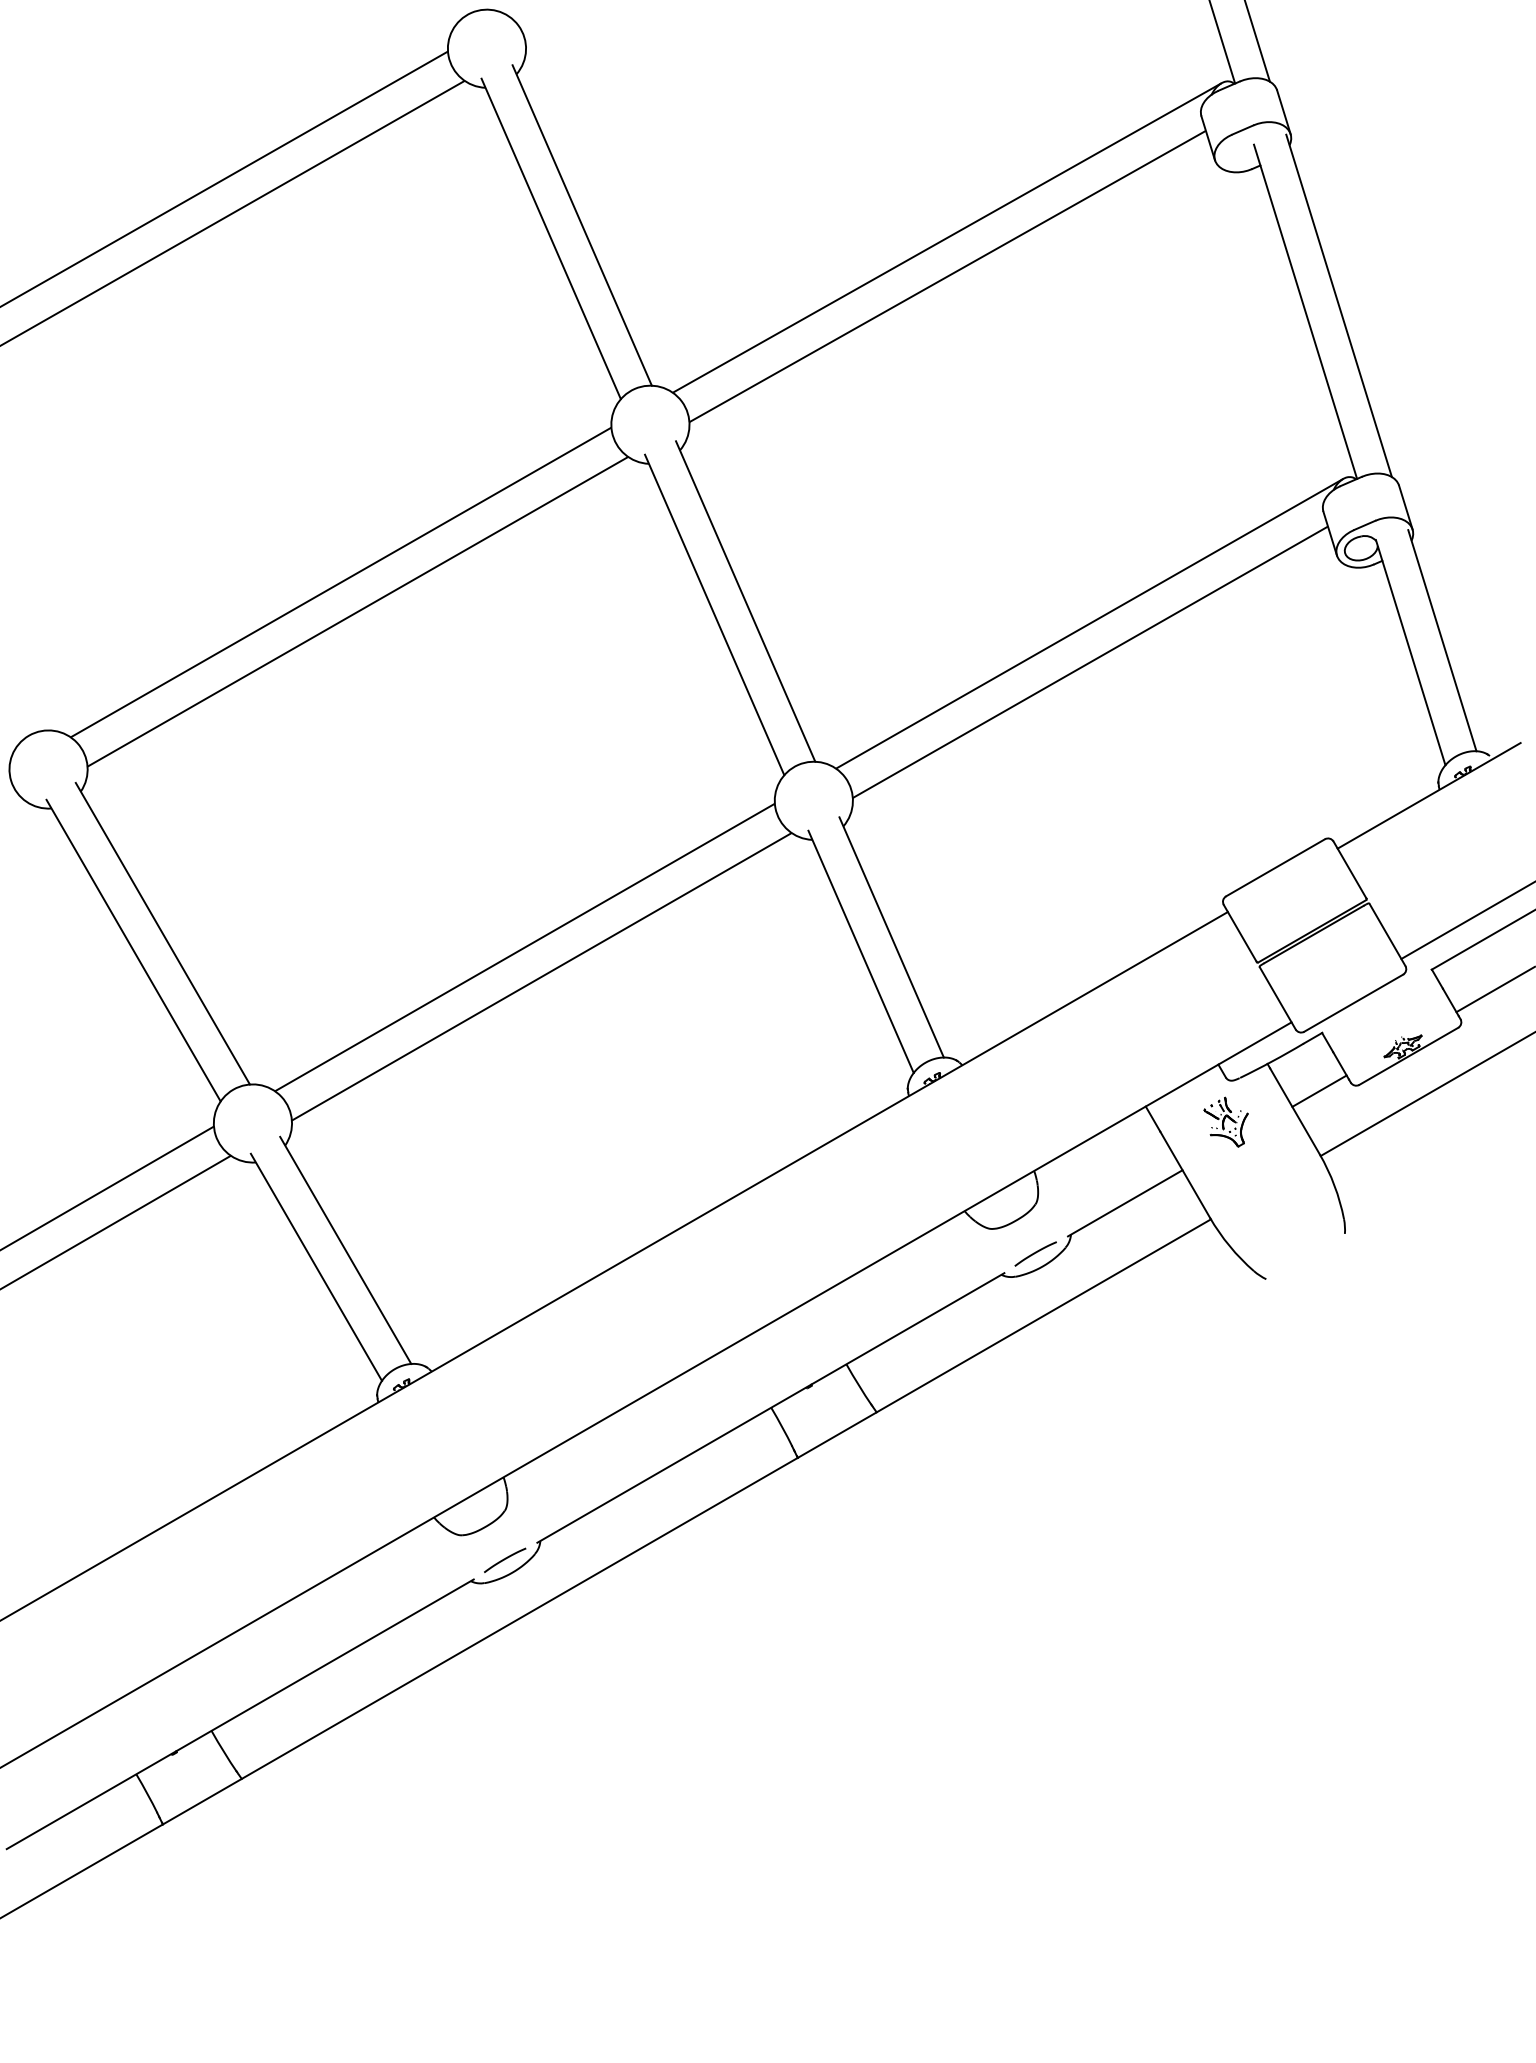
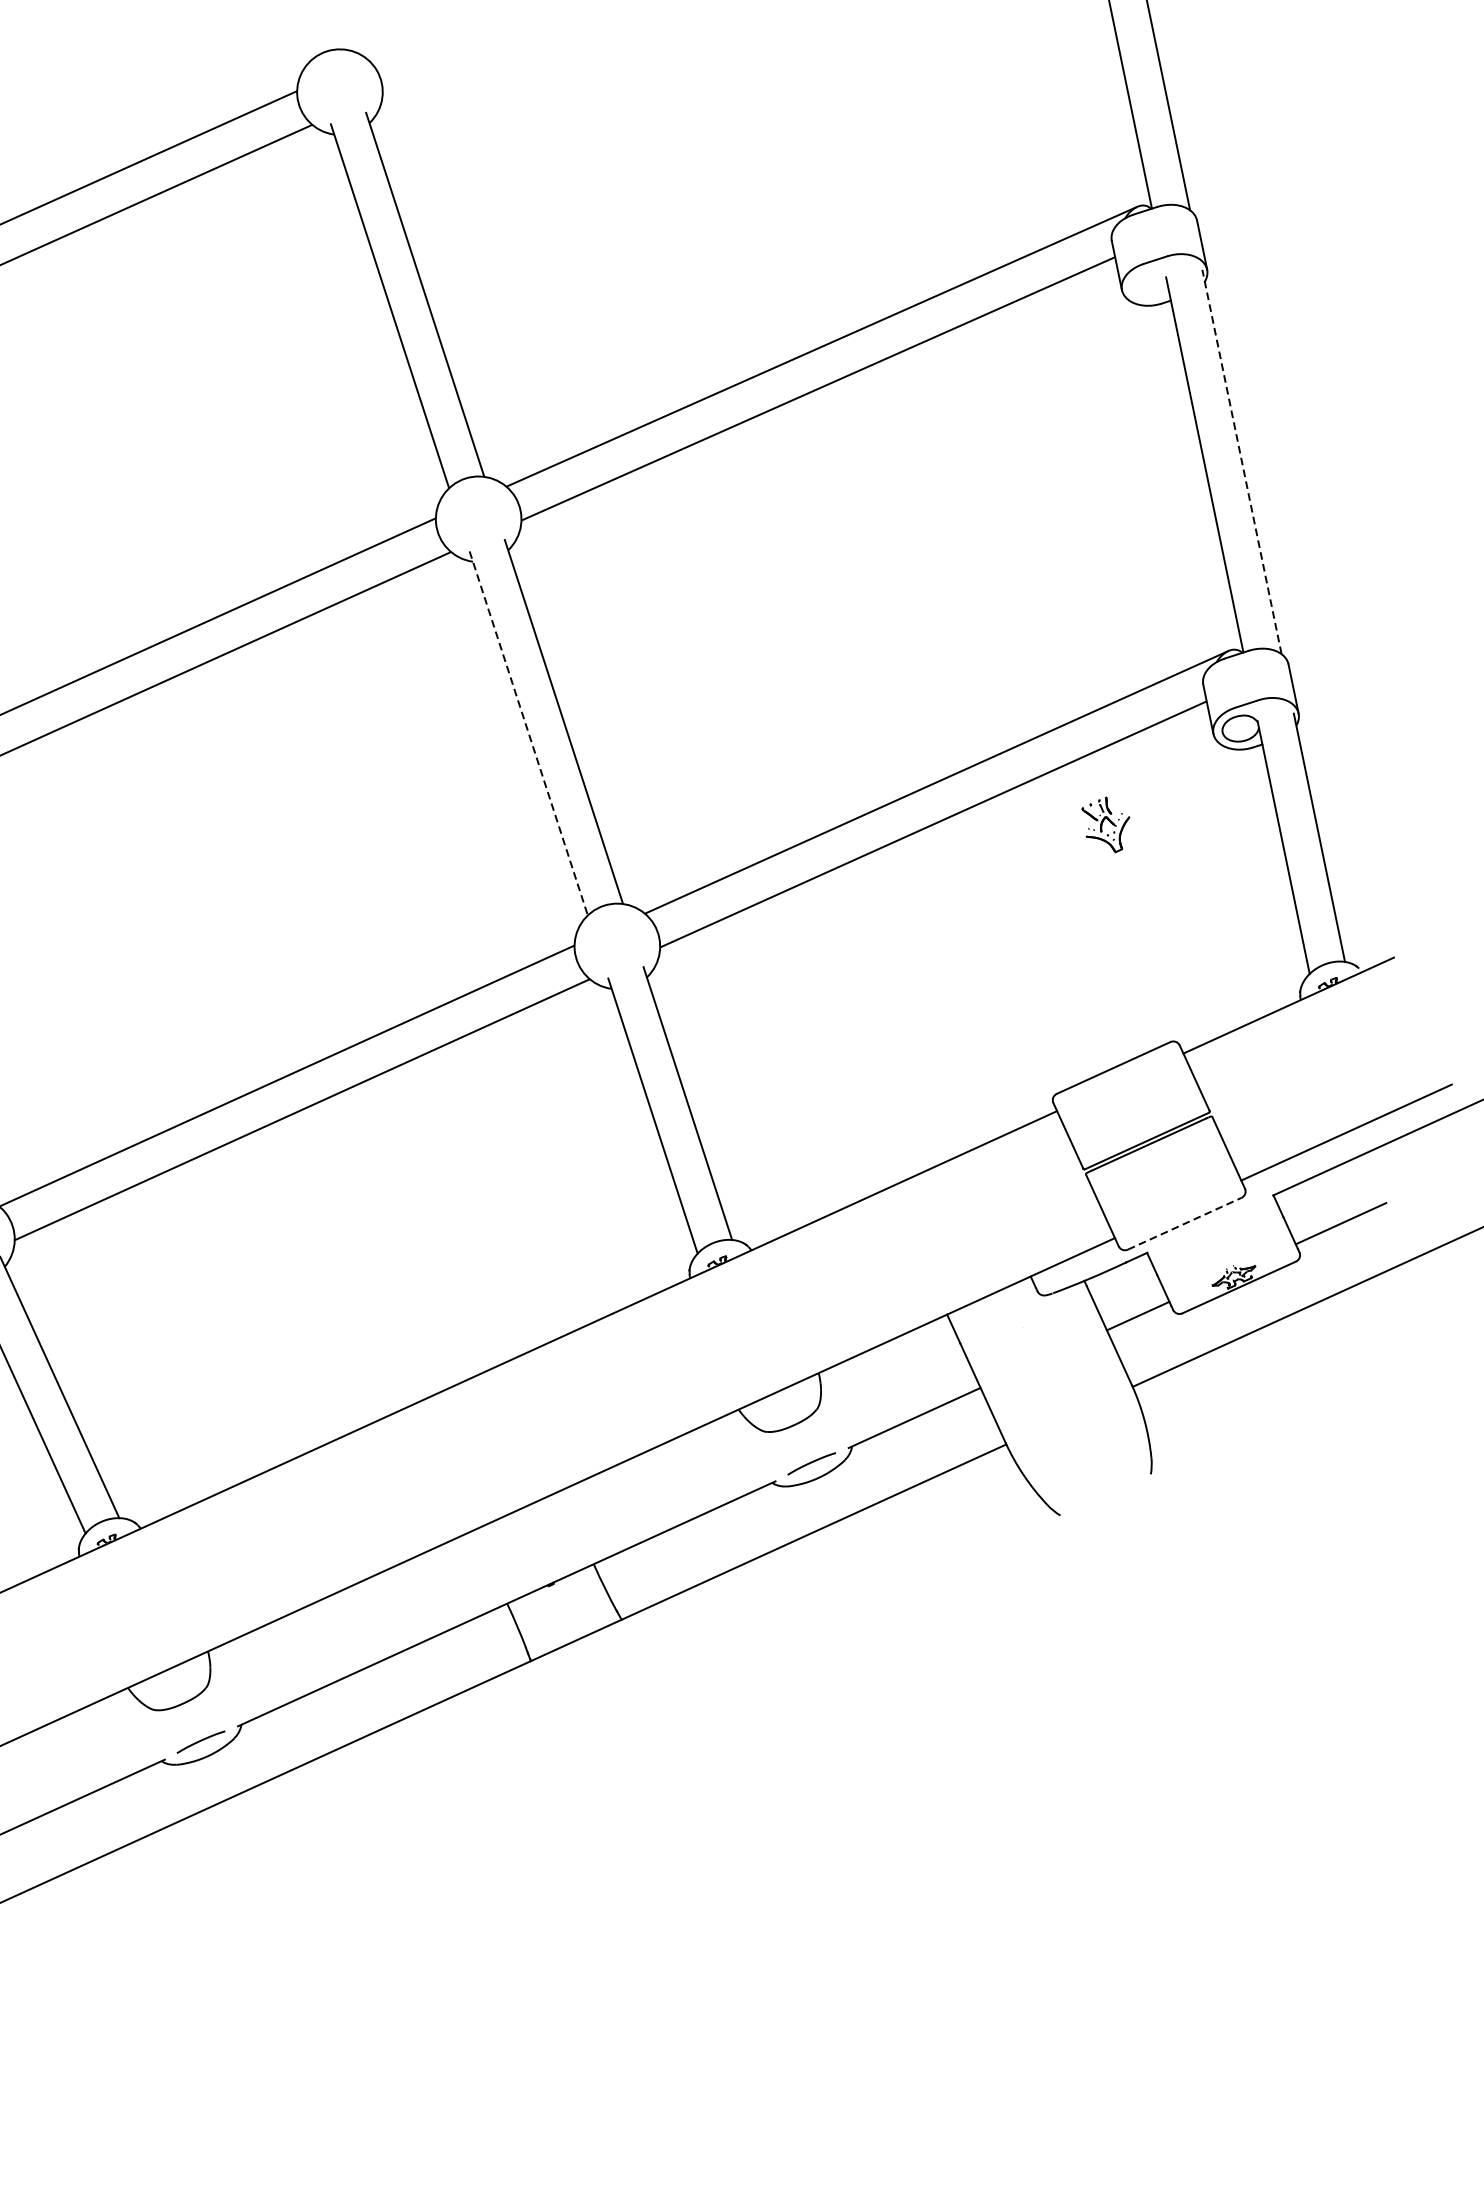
line: (1338, 305) -> (1241, 461), solid -> dashed
line: (714, 615) -> (528, 733), solid -> dashed
line: (1354, 1002) -> (1185, 1223), solid -> dashed
part: (1225, 1121) -> (1104, 823), moved

